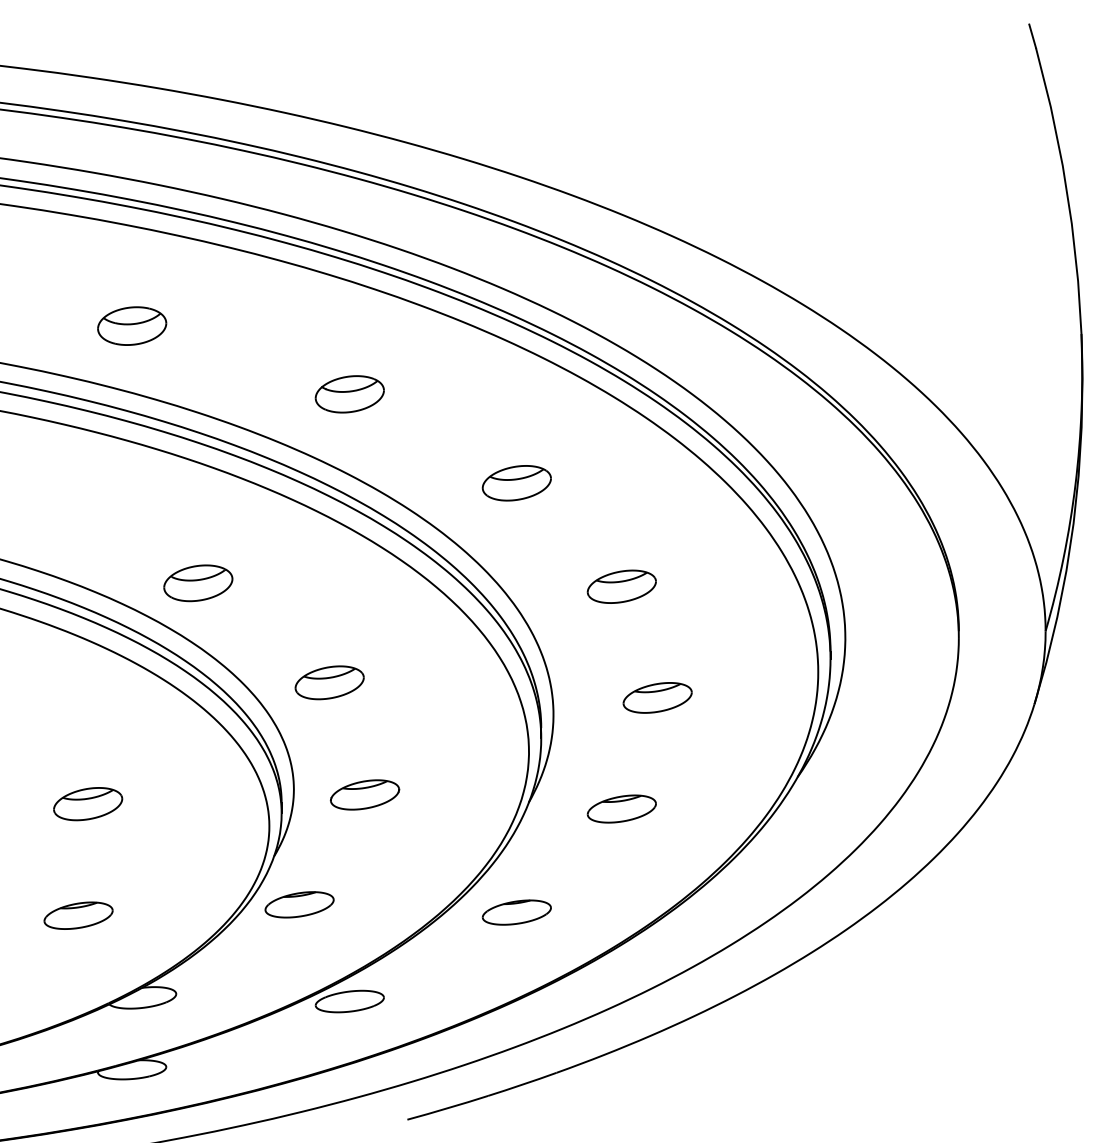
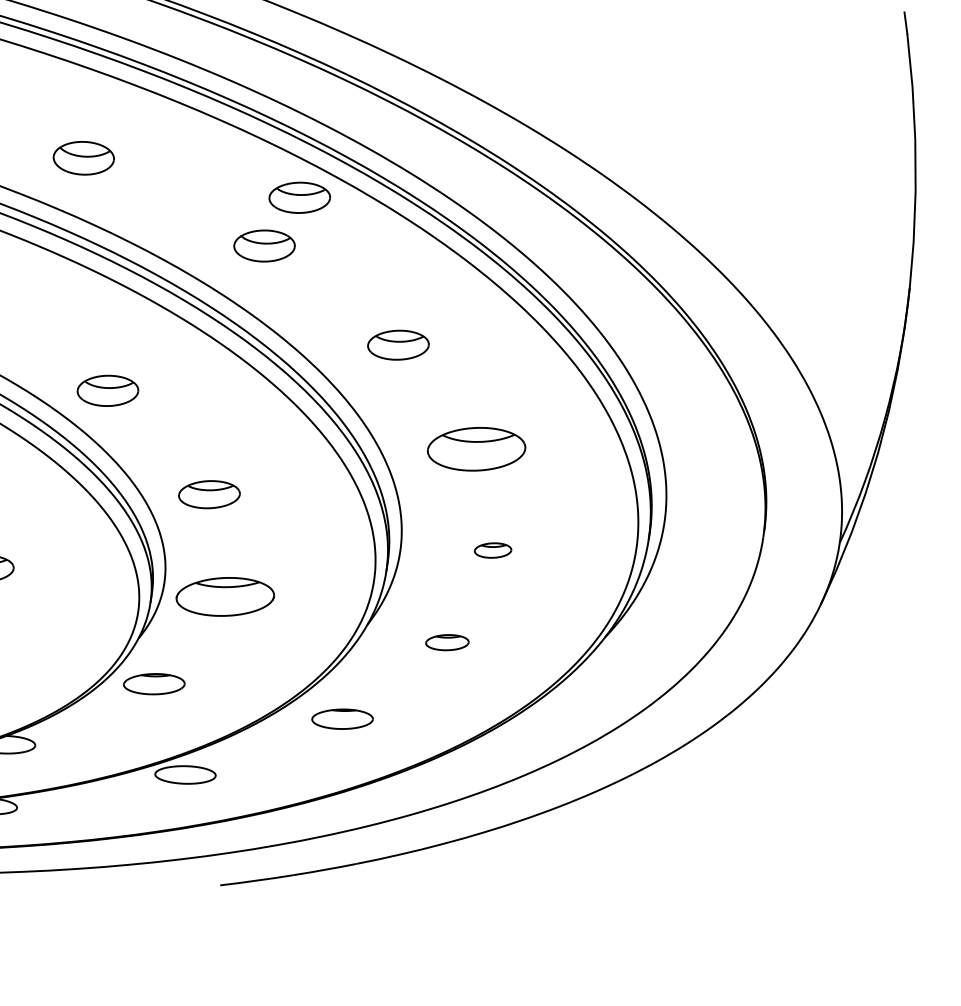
part: (381, 334) -> (299, 198), added
part: (621, 586) -> (476, 448), size x1.6
part: (657, 697) -> (493, 550), size x0.6
part: (365, 794) -> (226, 596), size x1.6
part: (621, 808) -> (447, 642), size x0.7

